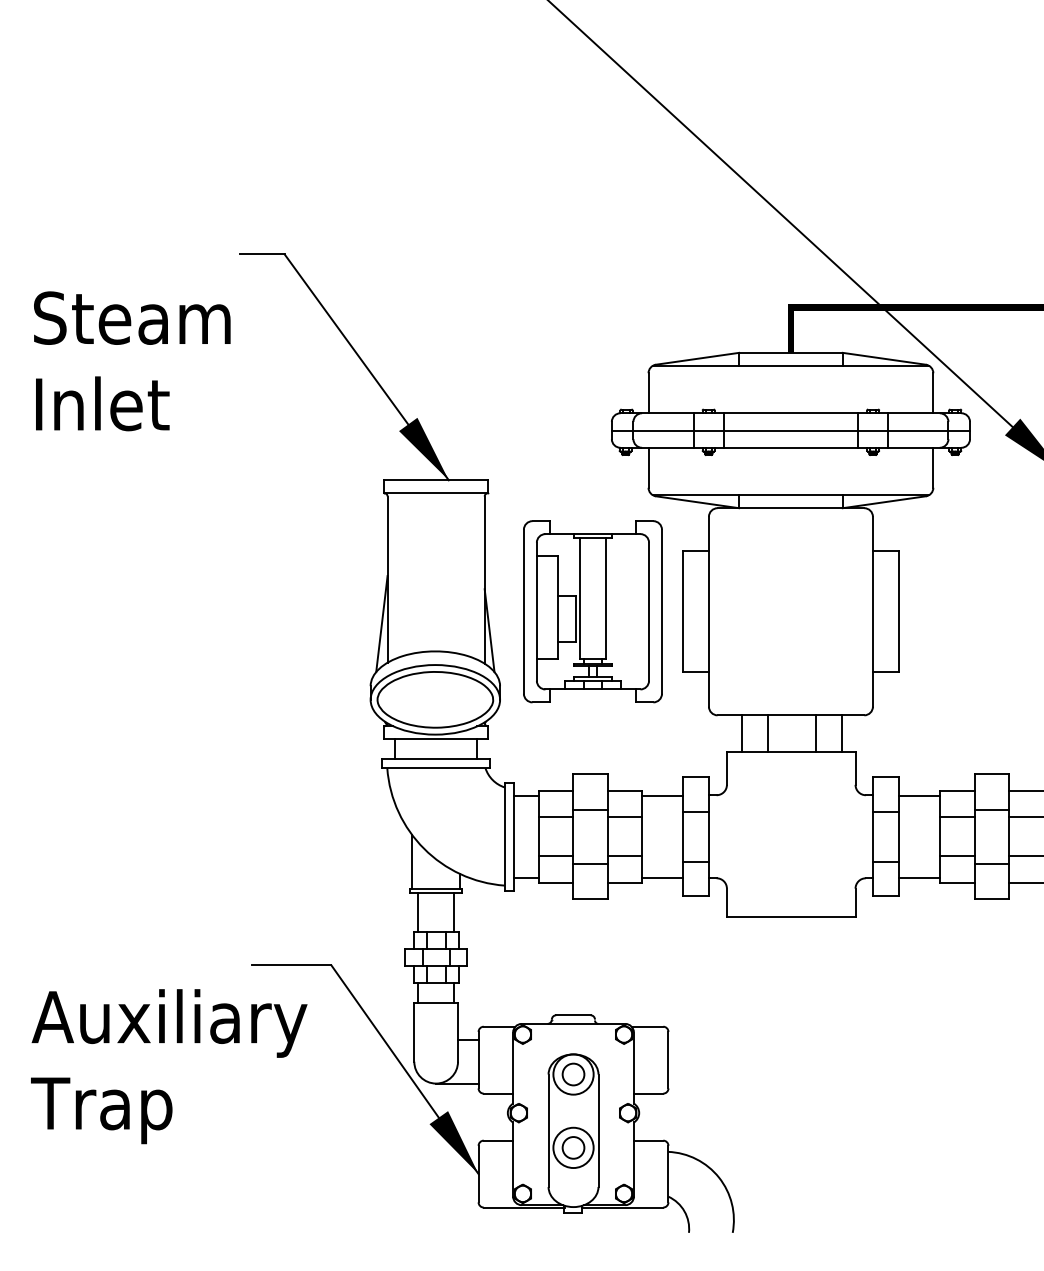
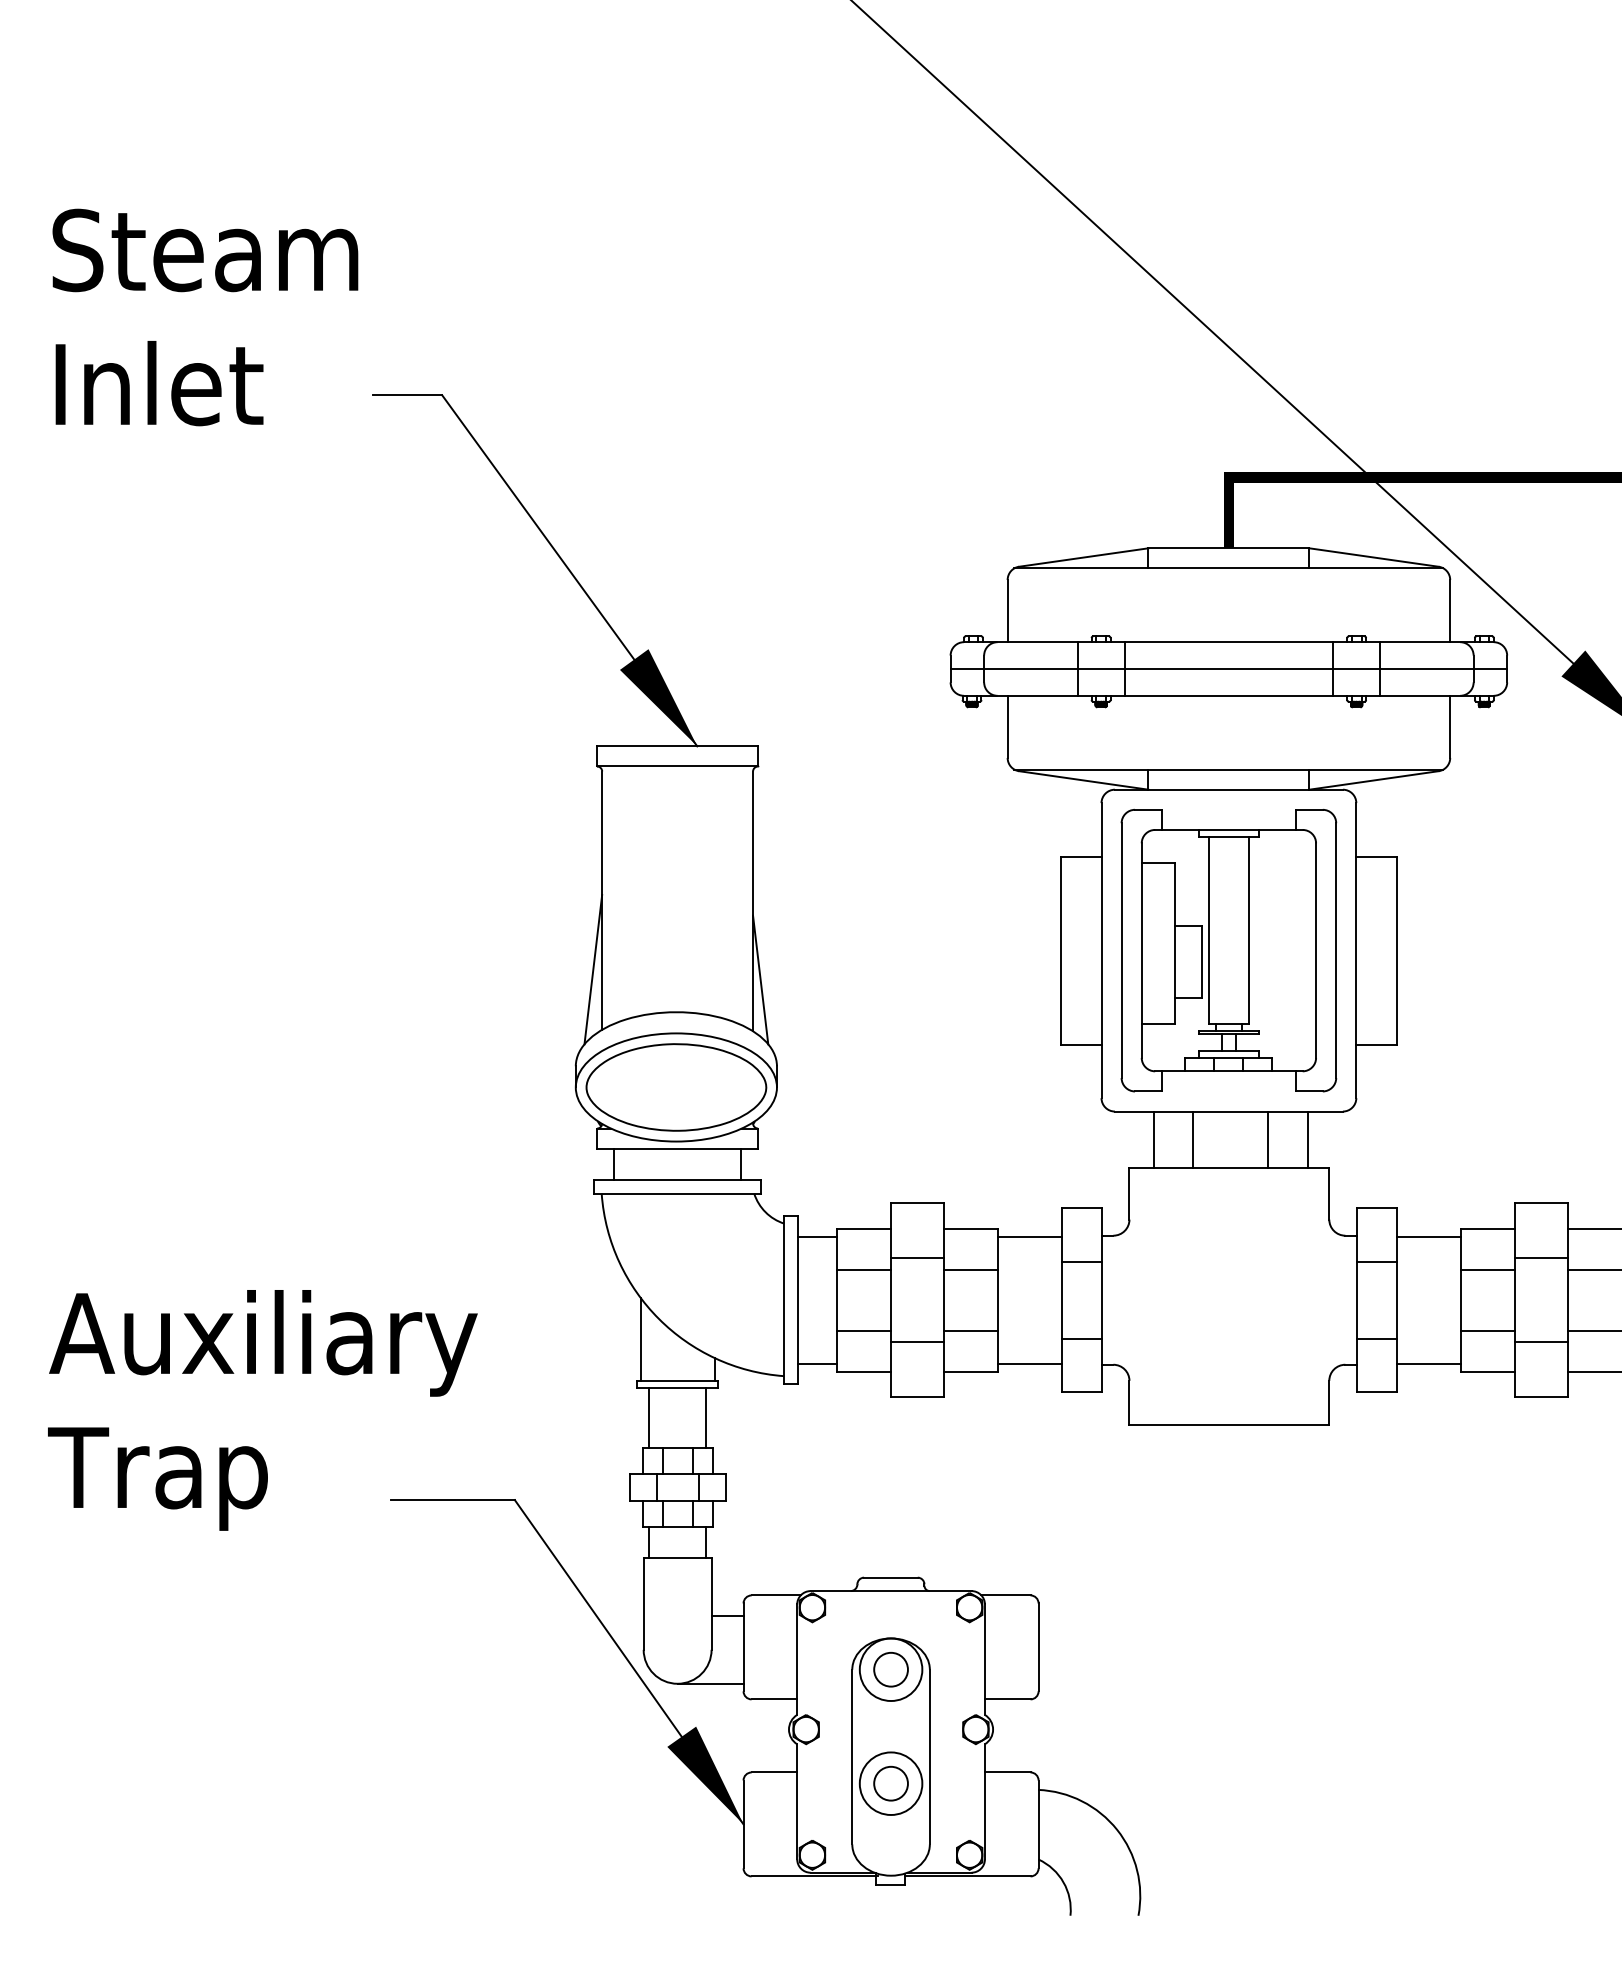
text: (132, 361) -> (205, 317), moved
part: (592, 611) -> (1228, 950), moved
text: (169, 1066) -> (263, 1410), moved

